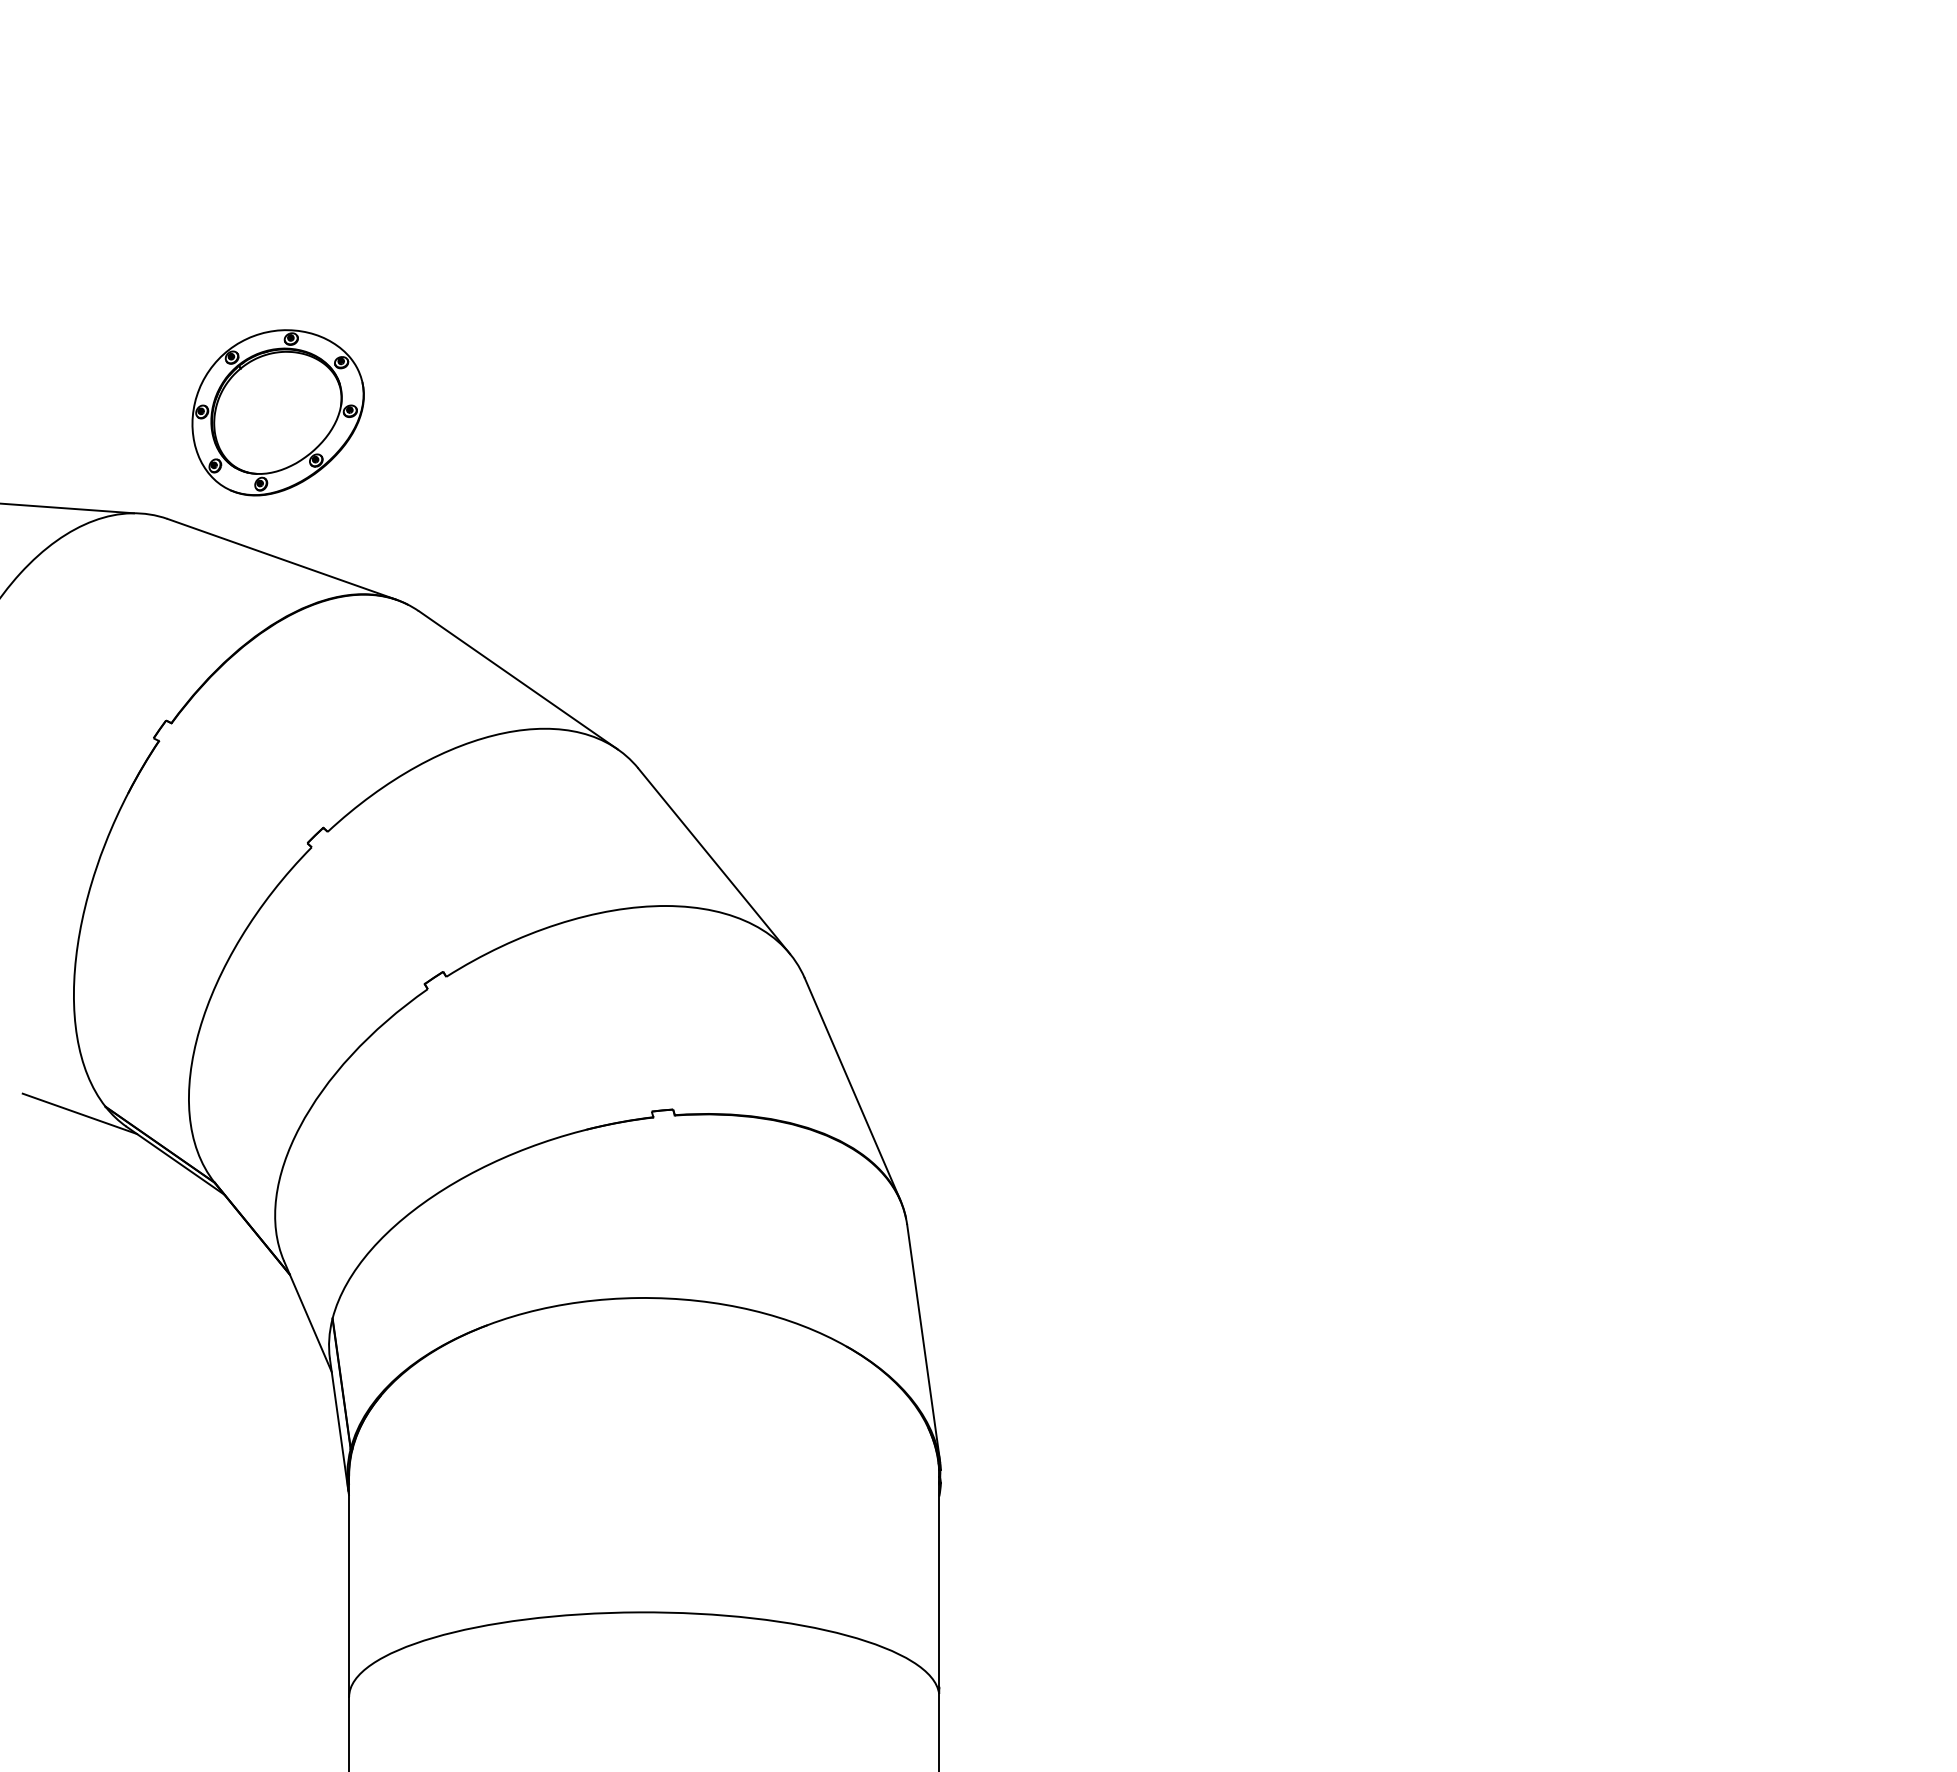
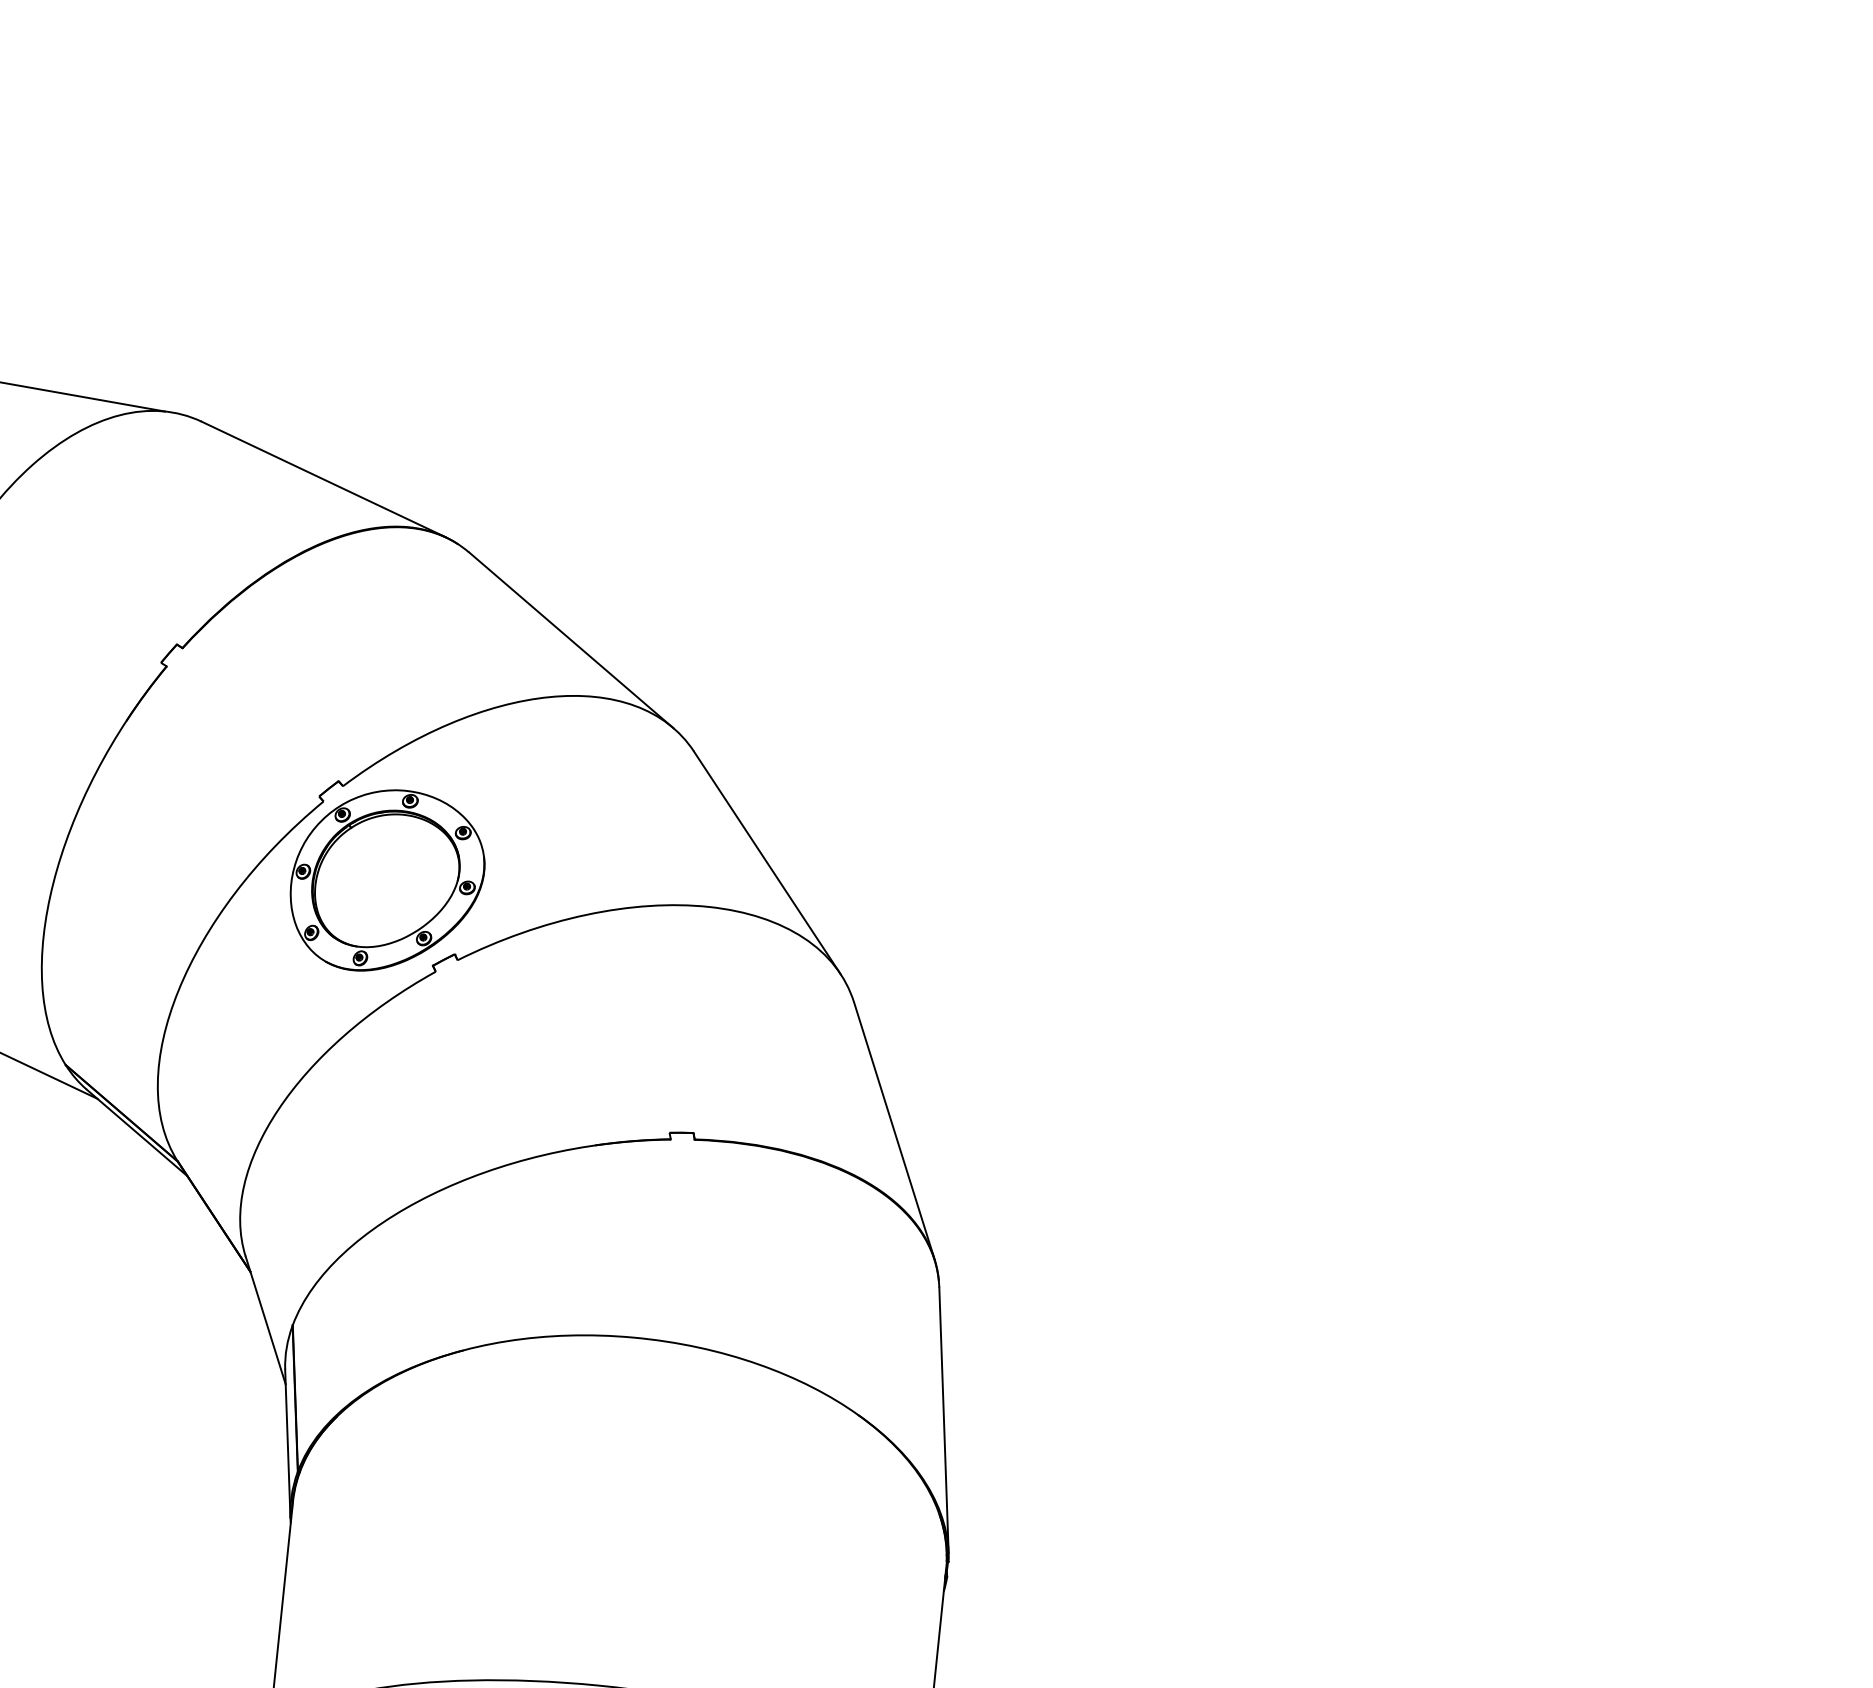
part: (277, 412) -> (386, 880), moved

